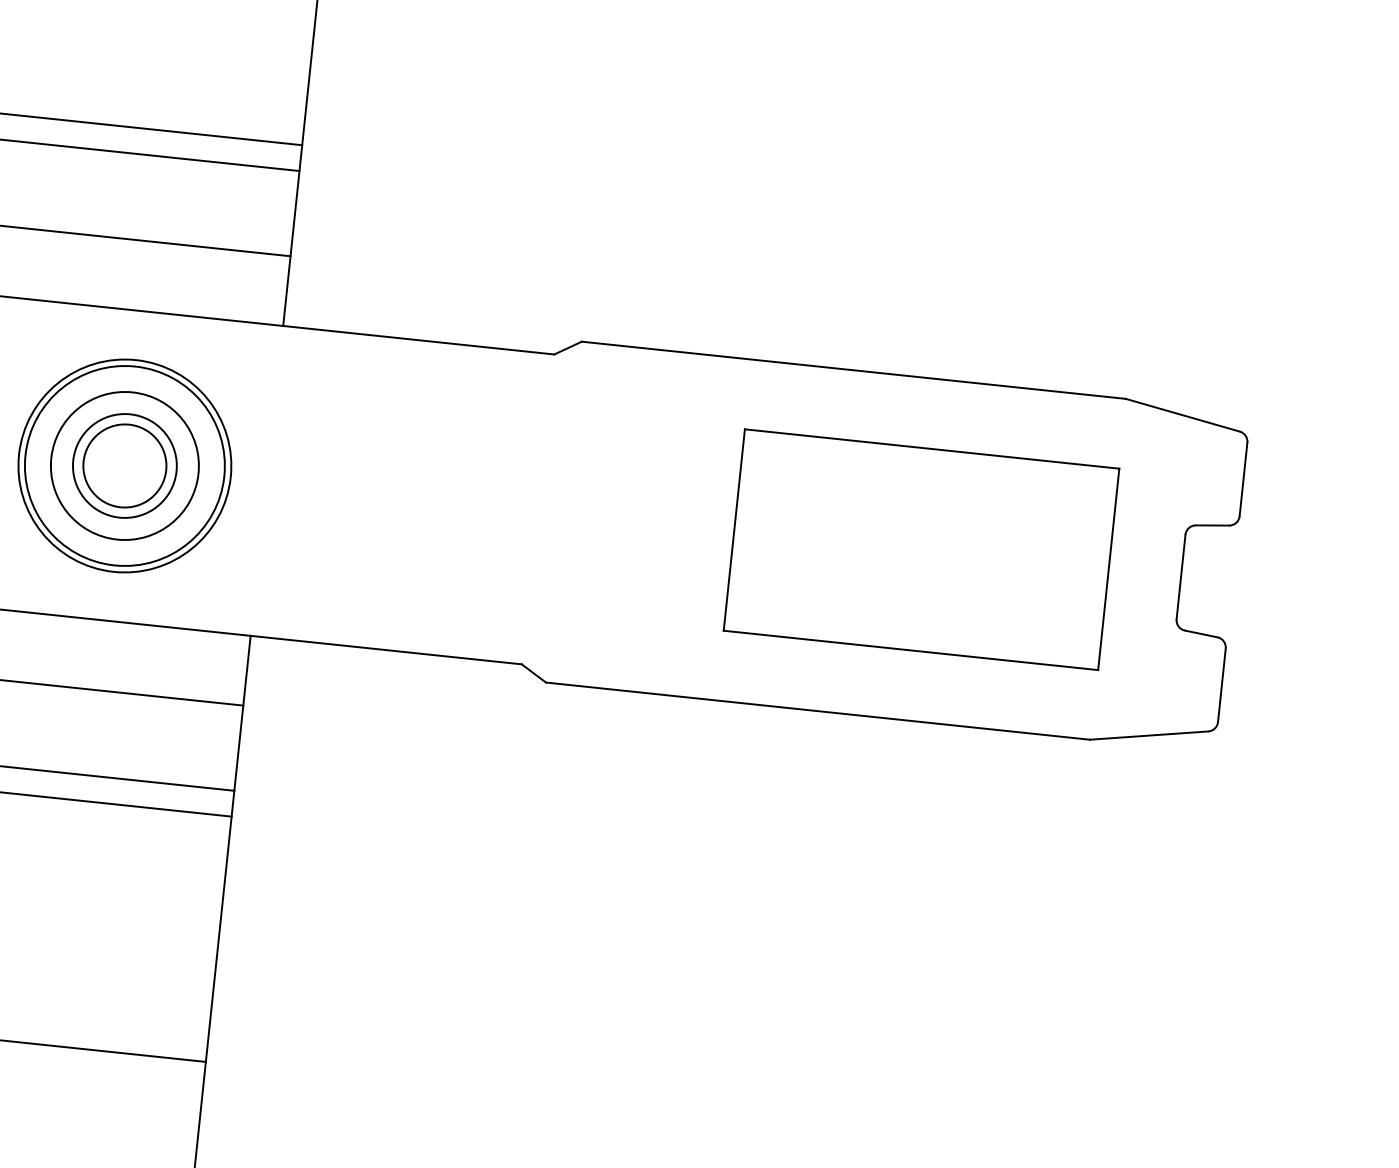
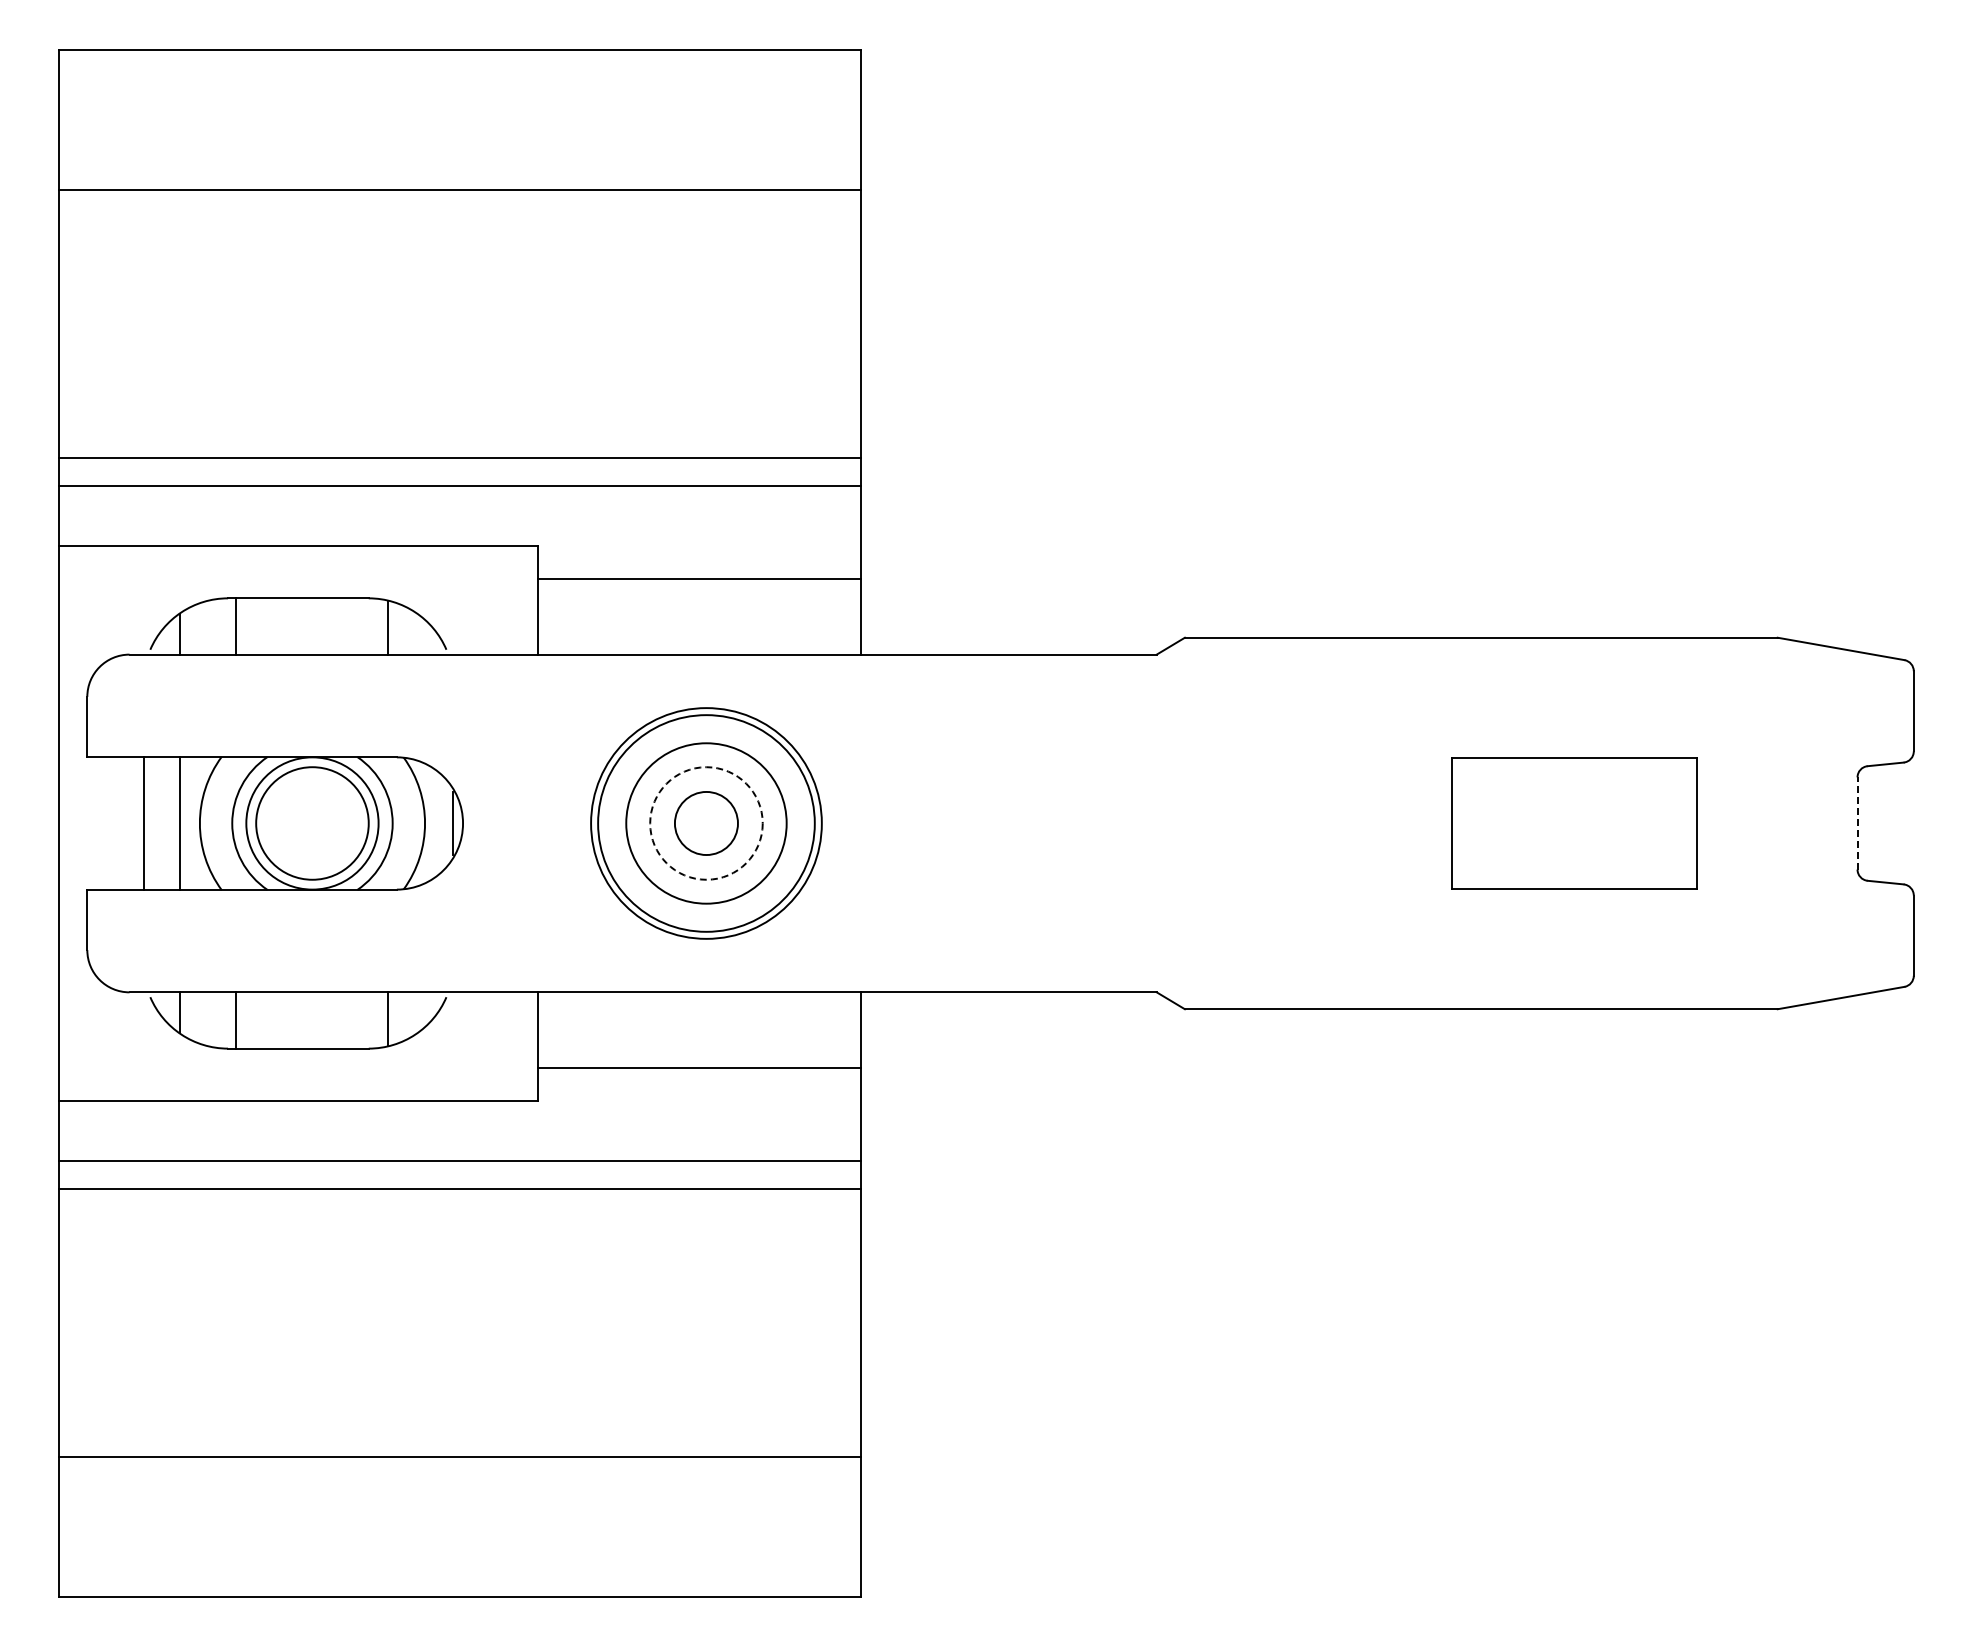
circle: (124, 466) -> (706, 823), size x0.7
circle: (124, 466) -> (706, 823), solid -> dashed
part: (921, 549) -> (1574, 823), size x0.6
line: (1181, 576) -> (1857, 822), solid -> dashed

